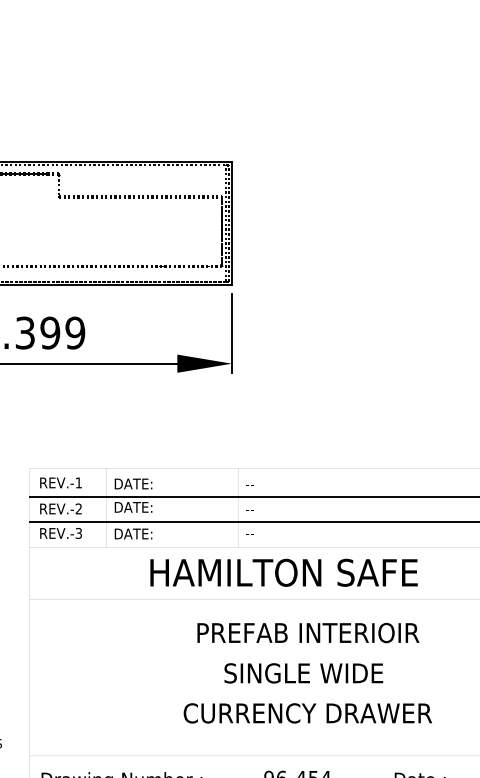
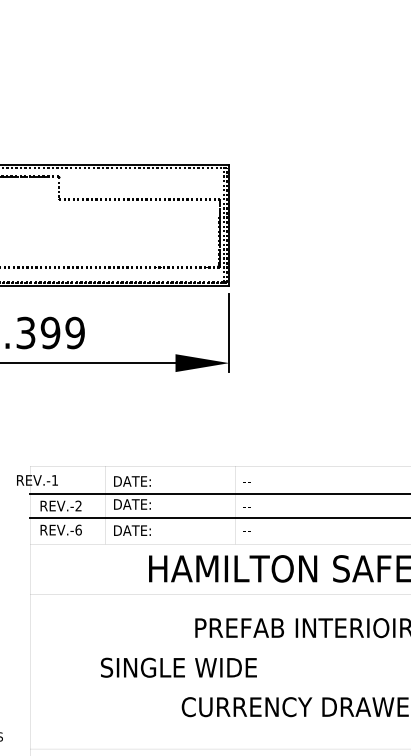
text: (60, 482) -> (36, 480), moved
text: (78, 533) -> (78, 530), REV.-3 -> REV.-6
text: (303, 673) -> (178, 667), moved

